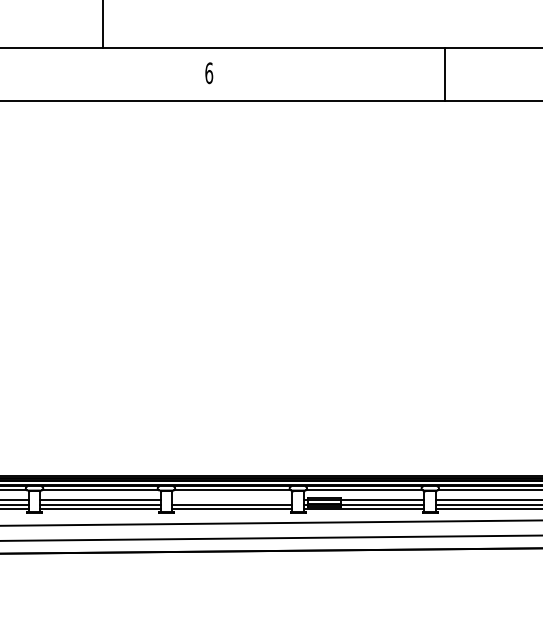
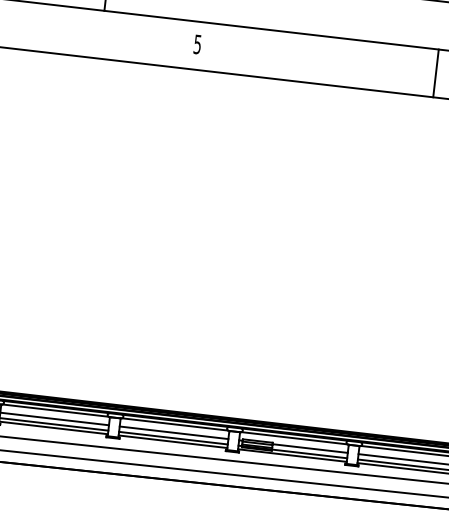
text: (209, 73) -> (197, 44), 6 -> 5
line: (444, 74) -> (435, 73), moved
line: (232, 499) -> (174, 432), added

